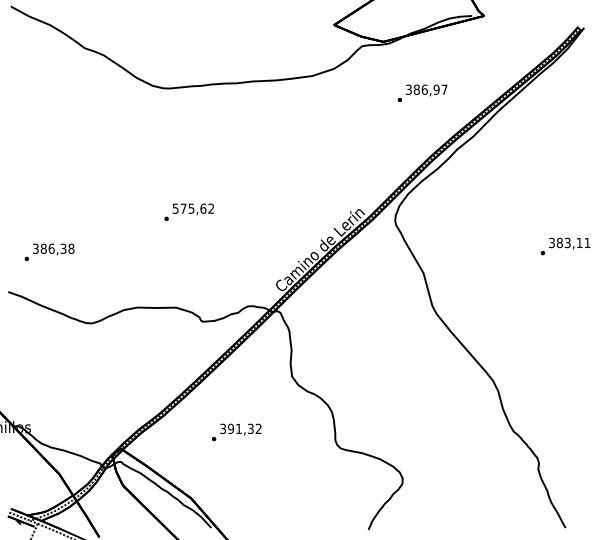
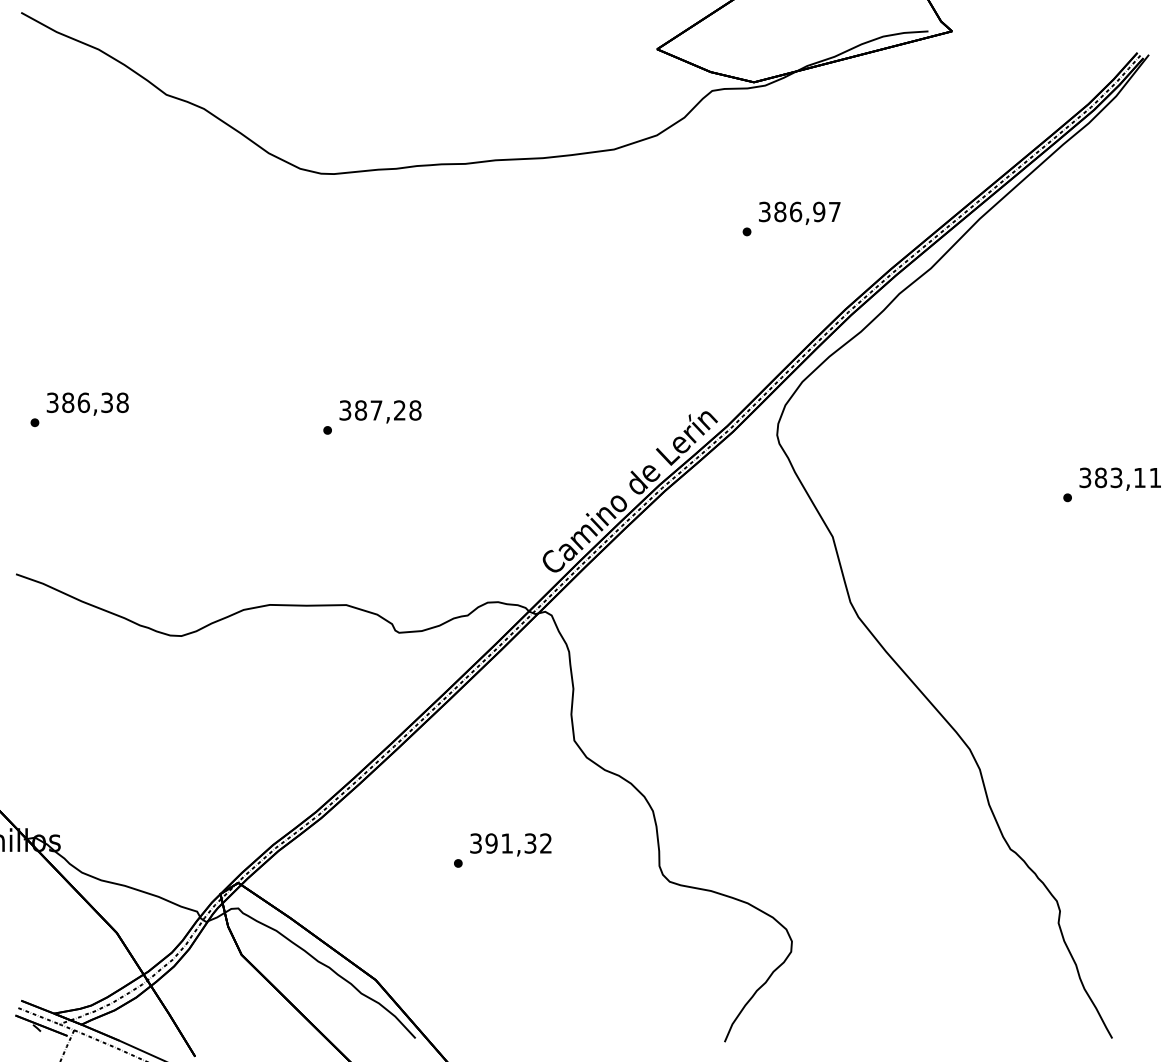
text: (422, 92) -> (791, 217), moved
text: (193, 208) -> (380, 410), 575,62 -> 387,28
text: (49, 251) -> (79, 408), moved
text: (236, 432) -> (502, 850), moved

